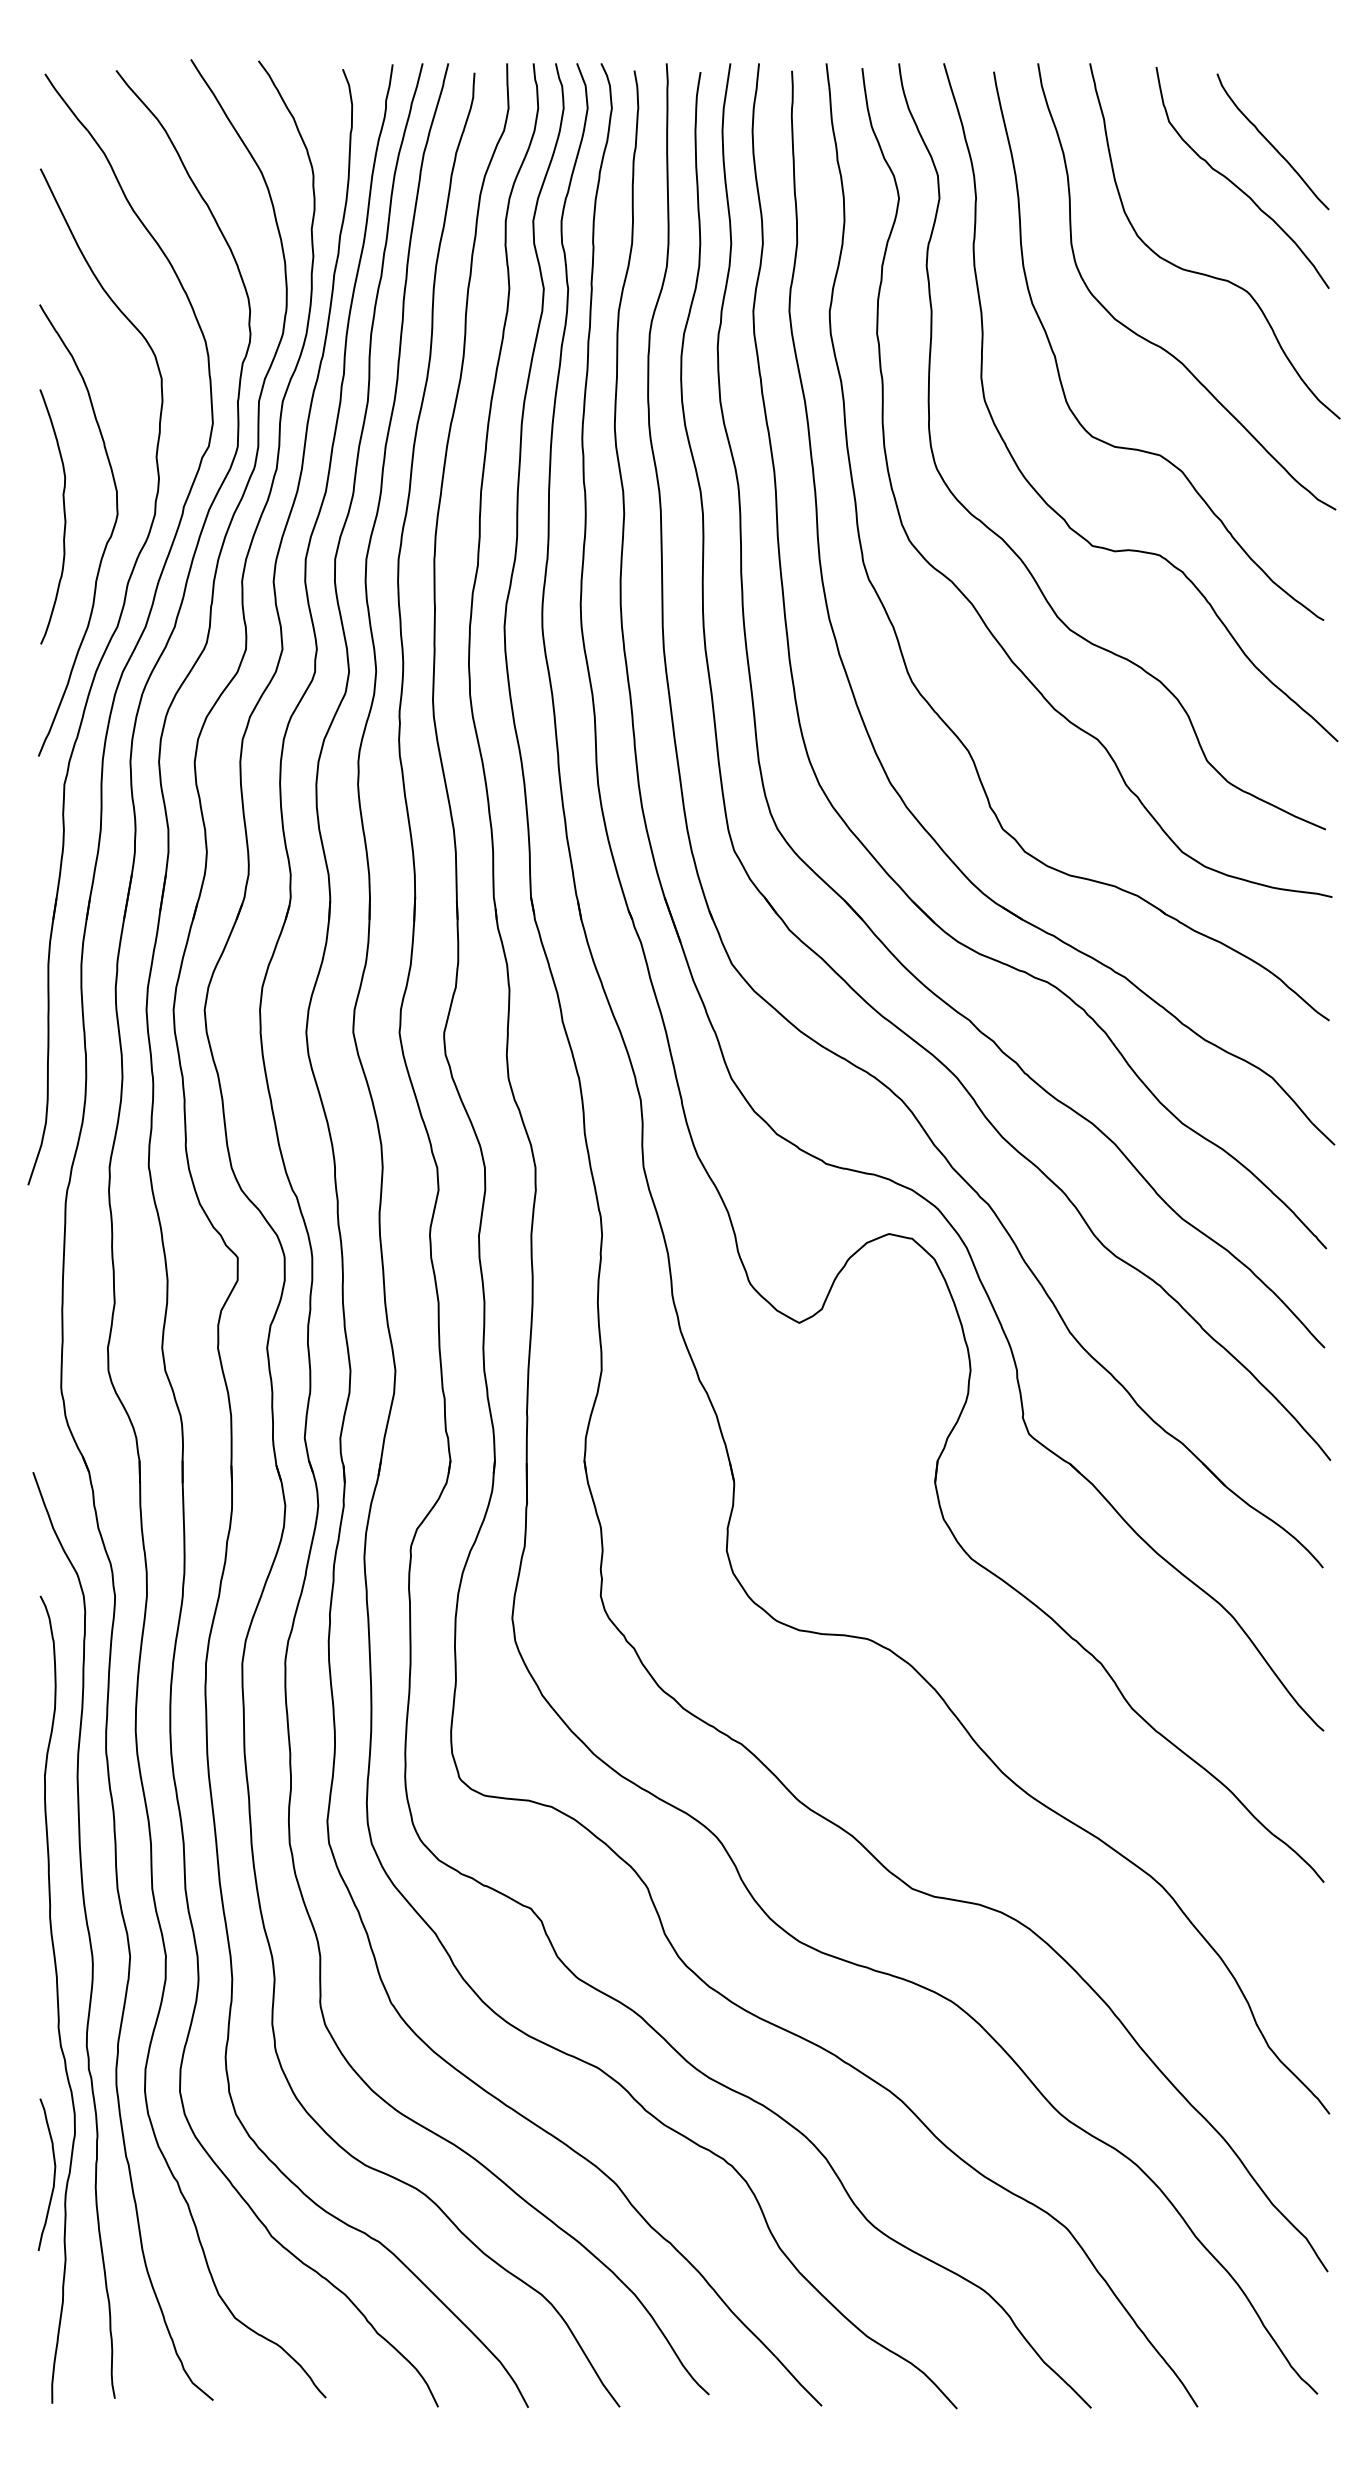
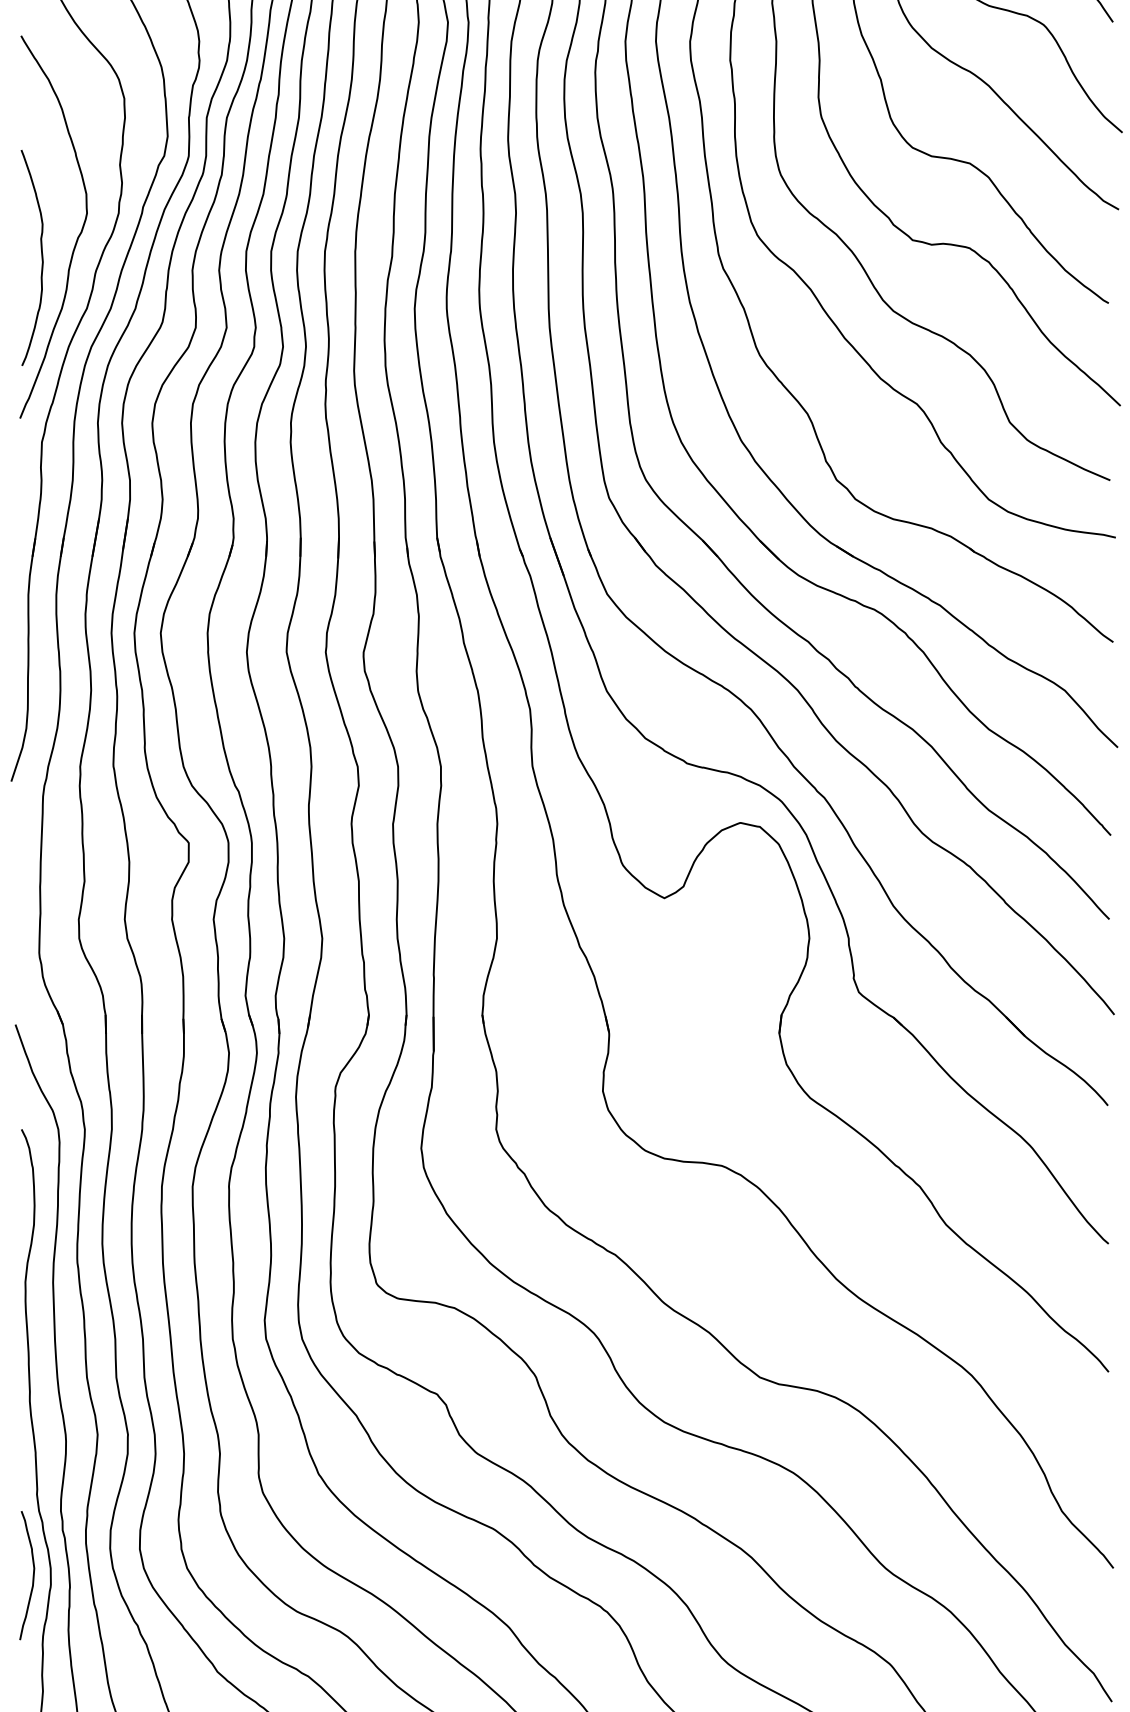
curve: (63, 513) -> (41, 255), moved
curve: (53, 2174) -> (32, 1575), moved

